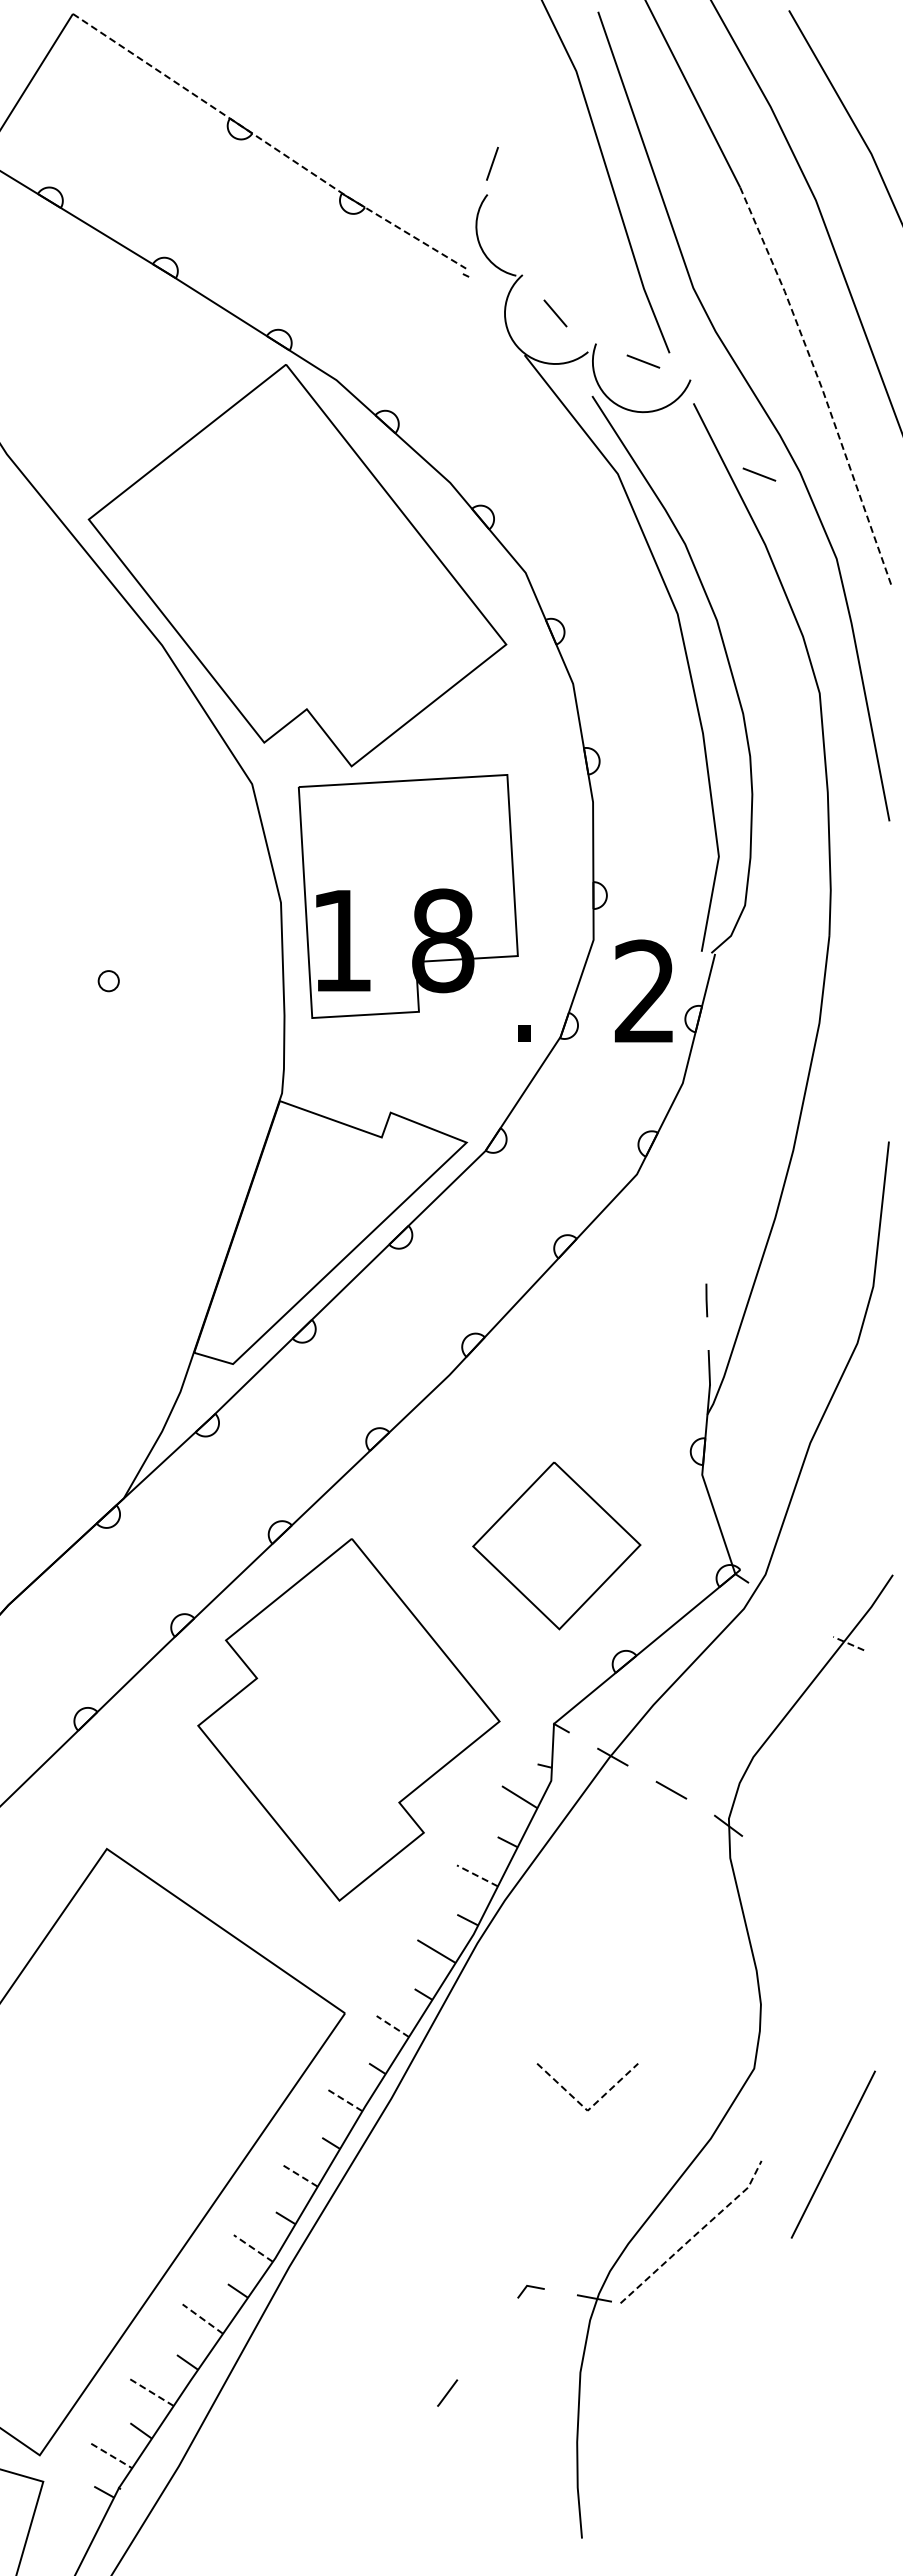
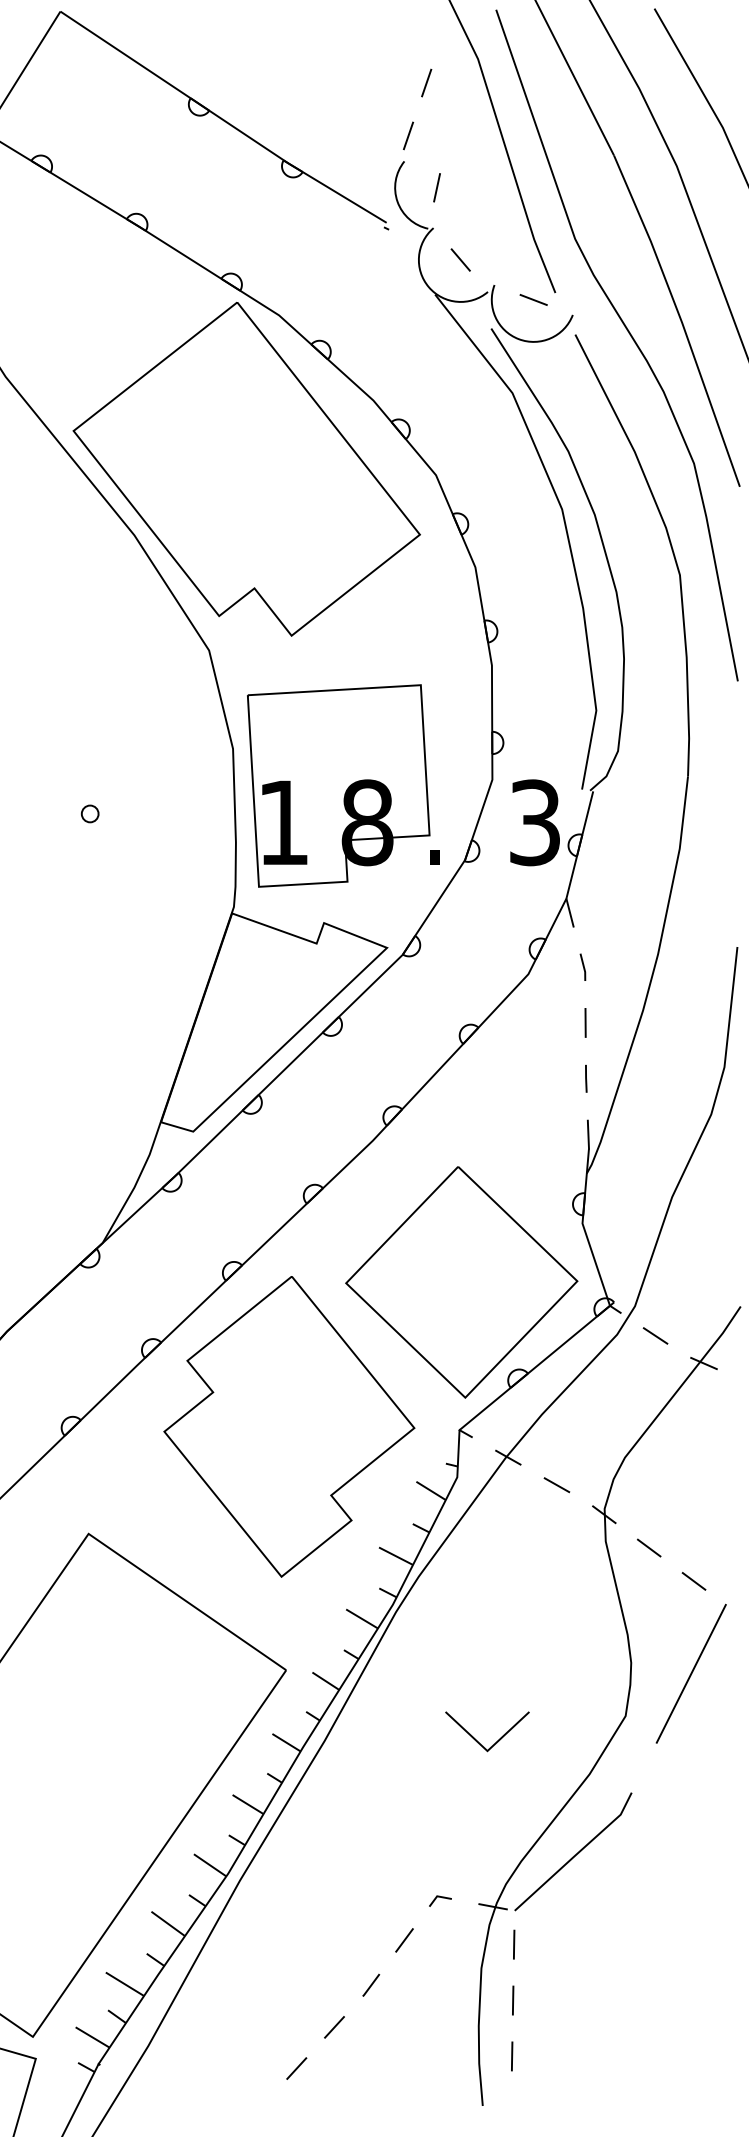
line: (513, 100) -> (425, 83), added
line: (268, 144) -> (222, 119), dashed -> solid
line: (526, 225) -> (436, 187), added
line: (821, 385) -> (681, 319), dashed -> solid
line: (759, 474) -> (630, 393), removed
part: (408, 896) -> (338, 786), moved
text: (644, 991) -> (534, 822), 2 -> 3
line: (687, 1100) -> (570, 912), added
line: (702, 1164) -> (582, 966), added
line: (705, 1232) -> (585, 1022), added
part: (556, 1545) -> (461, 1282), size x1.67
line: (790, 1610) -> (655, 1336), added
line: (848, 1643) -> (703, 1363), dashed -> solid
line: (782, 1866) -> (649, 1548), added
line: (477, 1875) -> (396, 1555), dashed -> solid
line: (836, 1906) -> (693, 1581), added
line: (392, 2026) -> (325, 1681), dashed -> solid
line: (345, 2100) -> (286, 1742), dashed -> solid
line: (587, 2110) -> (487, 1750), dashed -> solid
line: (832, 2154) -> (690, 1673), moved
line: (299, 2175) -> (248, 1804), dashed -> solid
line: (695, 2234) -> (576, 1853), dashed -> solid
line: (253, 2248) -> (210, 1865), dashed -> solid
line: (202, 2319) -> (167, 1924), dashed -> solid
line: (487, 2338) -> (404, 1939), added
line: (619, 2343) -> (513, 1944), added
line: (150, 2391) -> (124, 1983), dashed -> solid
line: (618, 2411) -> (513, 2000), added
line: (402, 2443) -> (333, 2027), added
line: (111, 2456) -> (92, 2037), dashed -> solid
line: (617, 2478) -> (512, 2056), added
line: (357, 2493) -> (296, 2068), added

